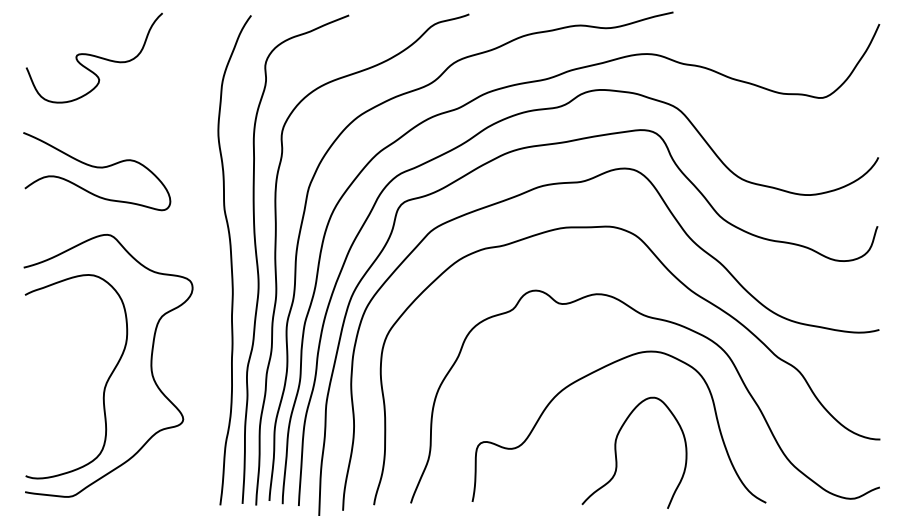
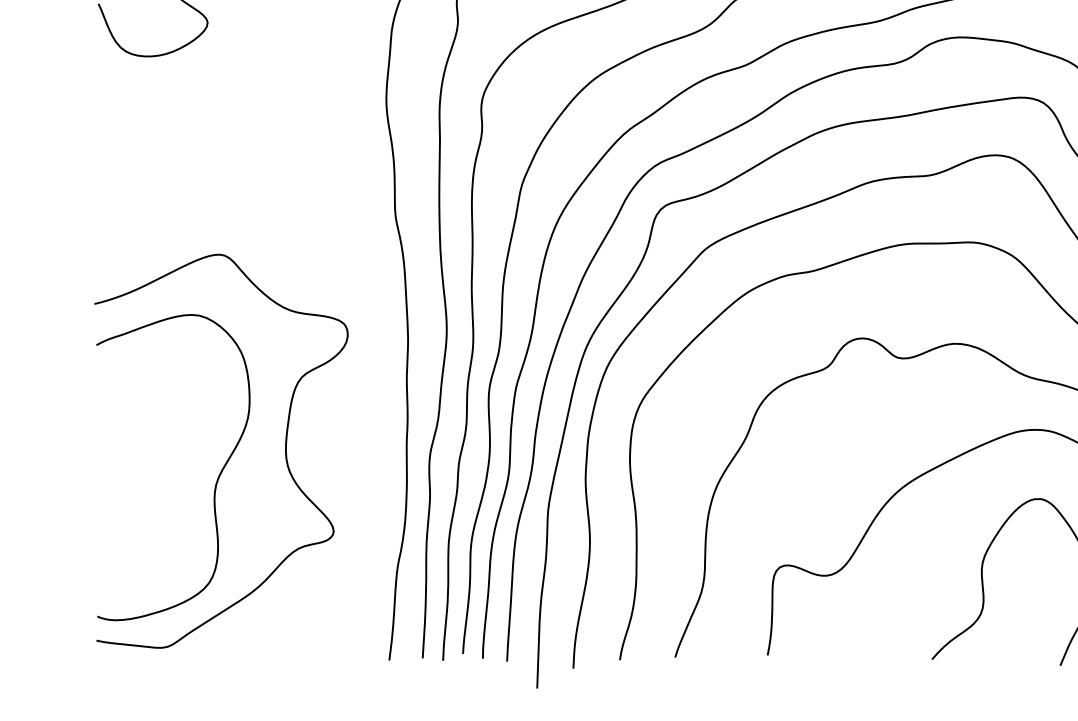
curve: (97, 168) -> (205, 155), removed

